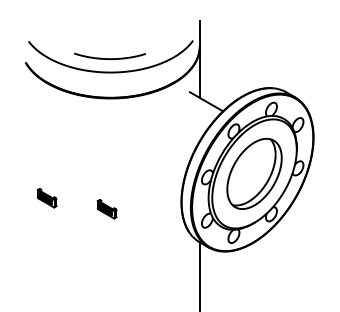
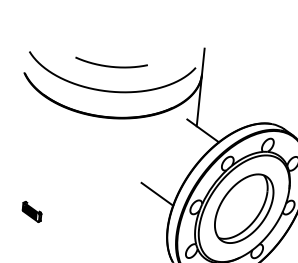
curve: (109, 58) -> (110, 66), moved
line: (167, 168) -> (156, 194), added
part: (106, 209) -> (90, 229), removed

